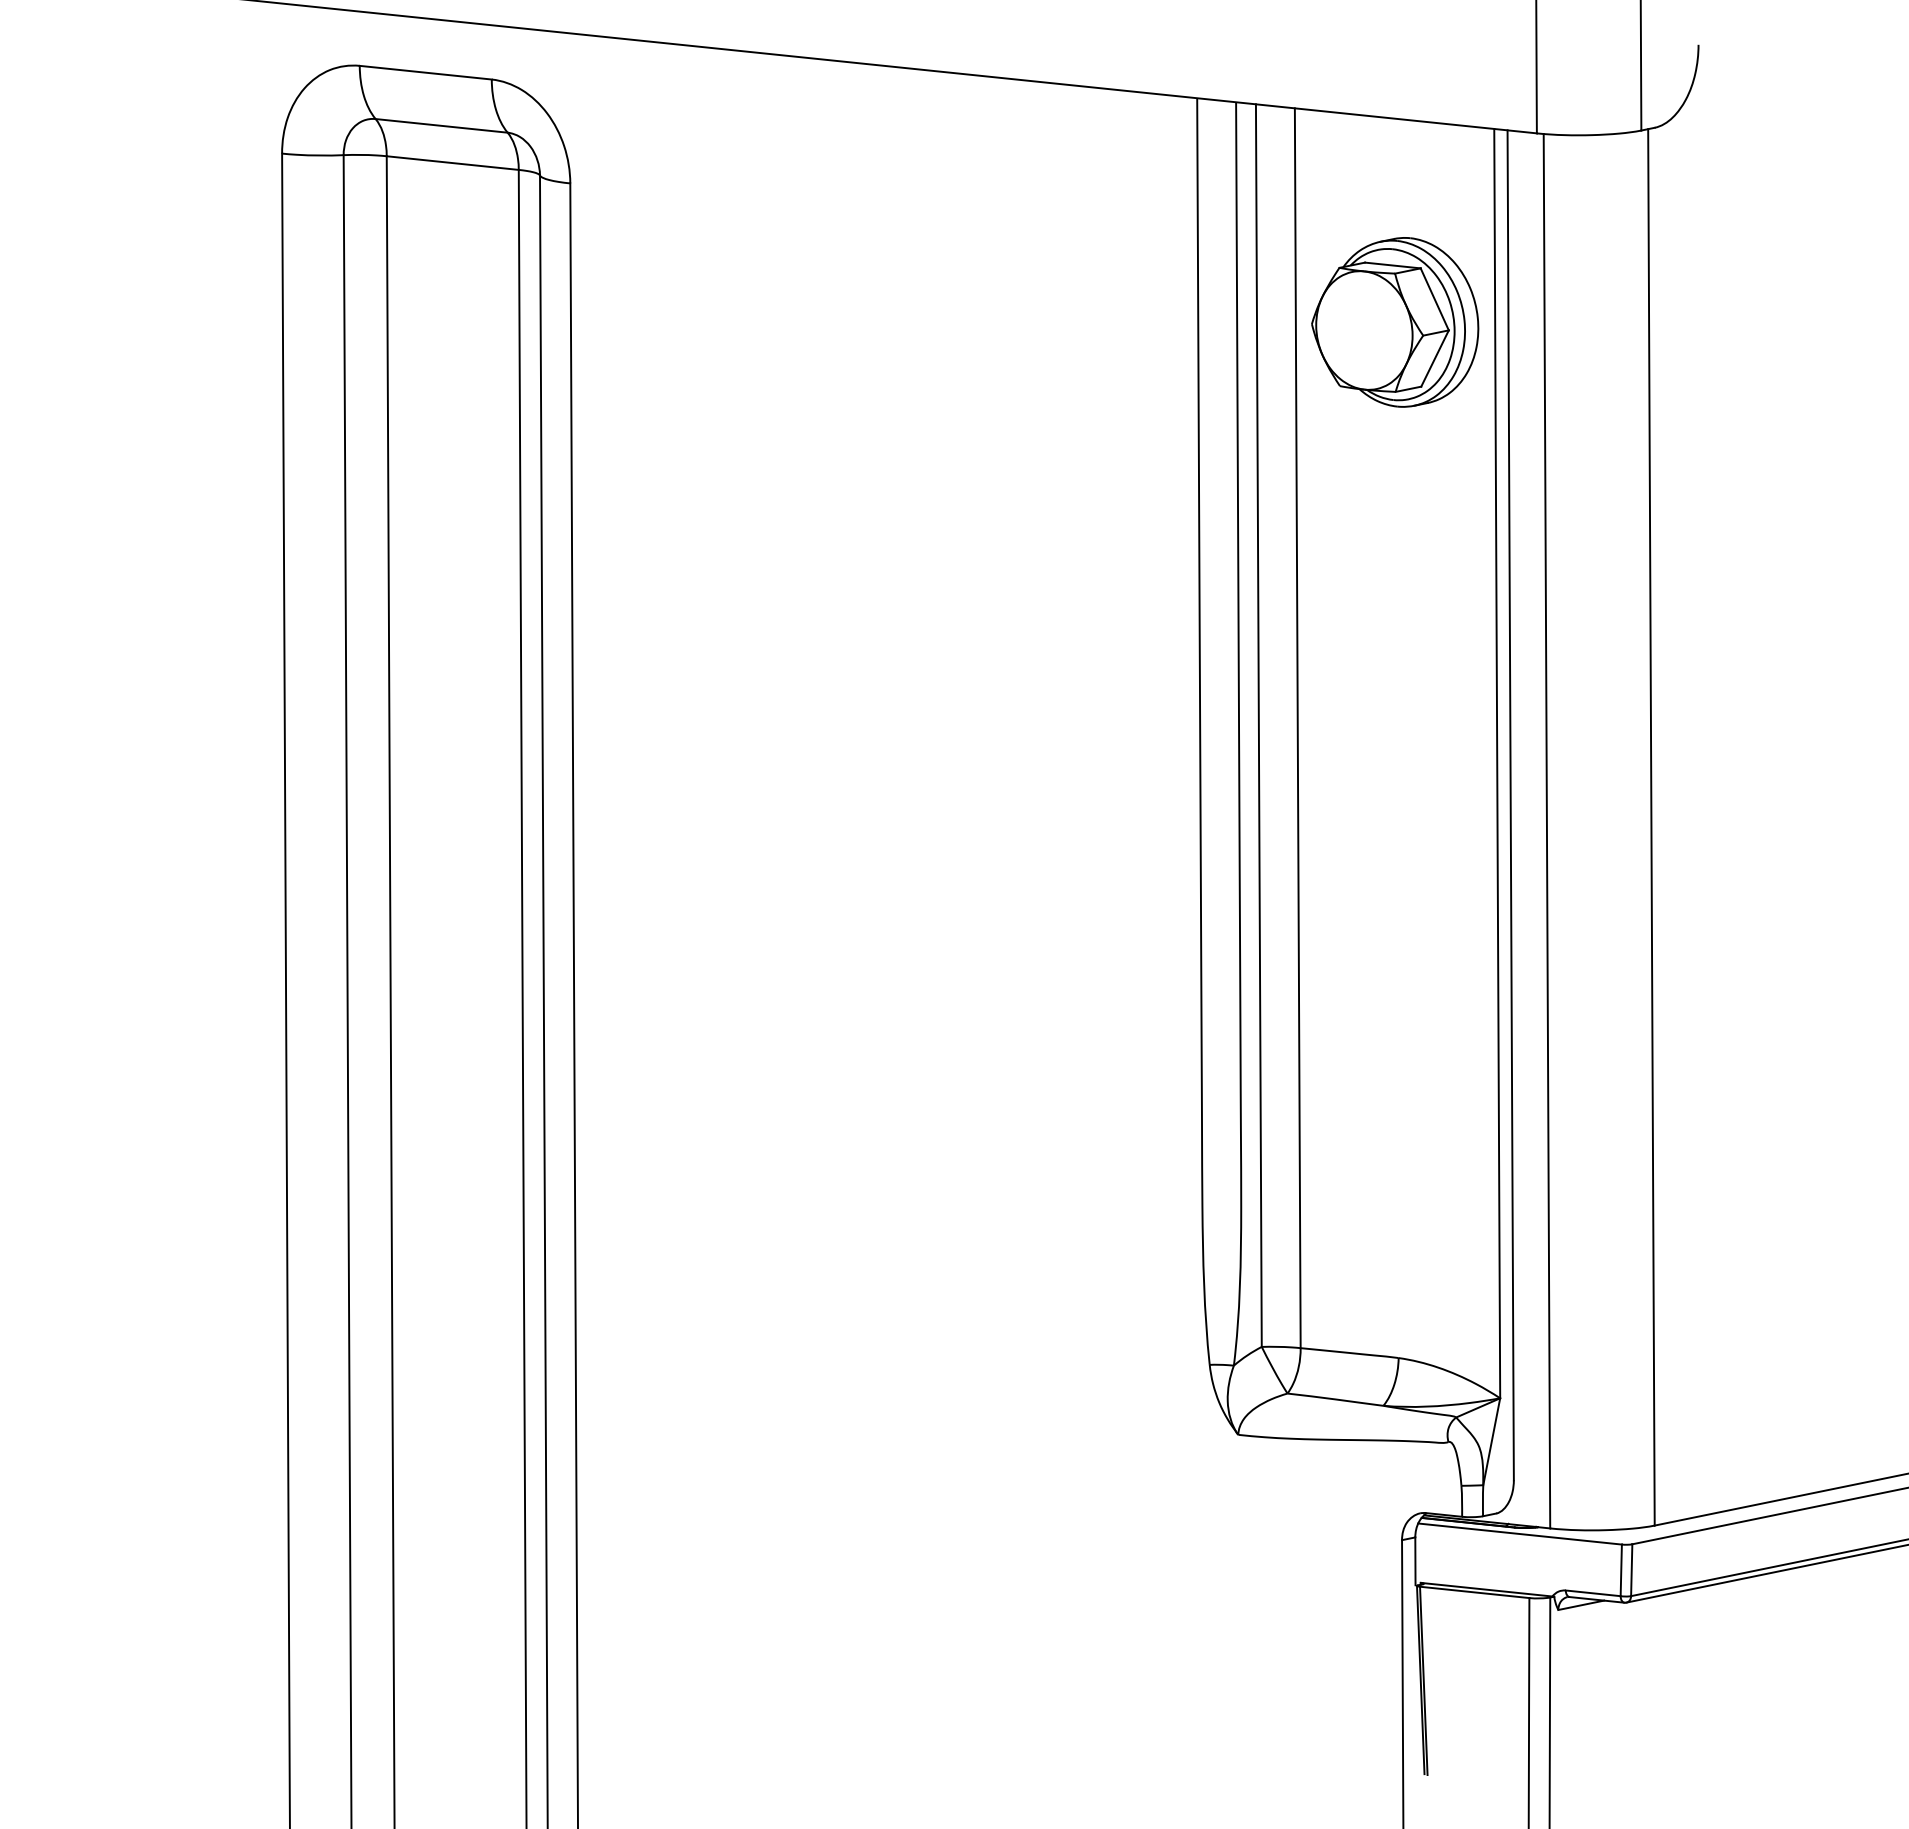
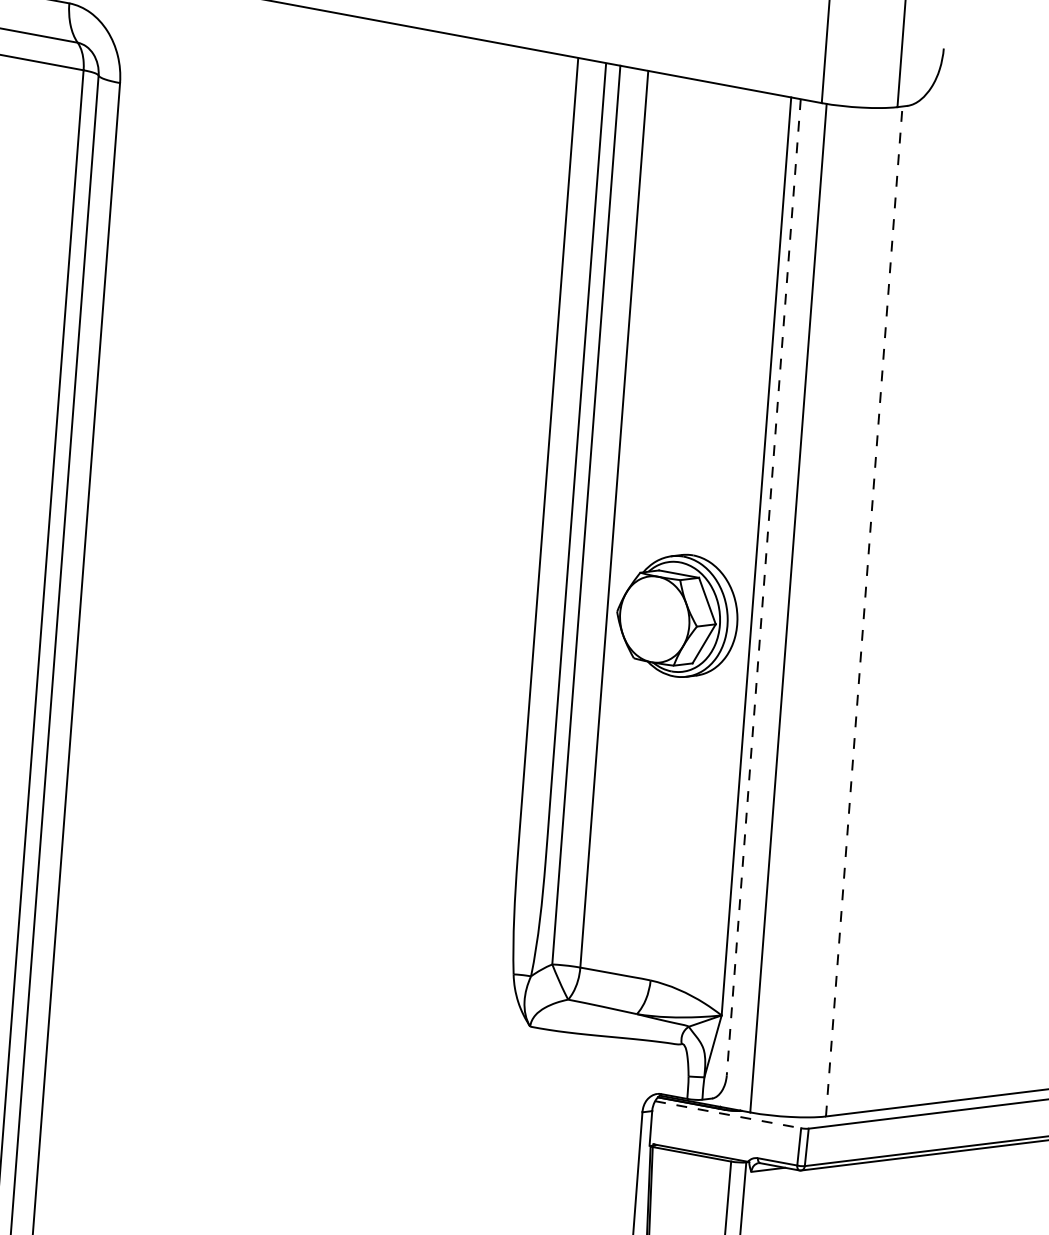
part: (1395, 322) -> (677, 615), moved
line: (1510, 805) -> (763, 587), solid -> dashed
line: (1651, 826) -> (864, 610), solid -> dashed
line: (1520, 1534) -> (728, 1115), solid -> dashed

